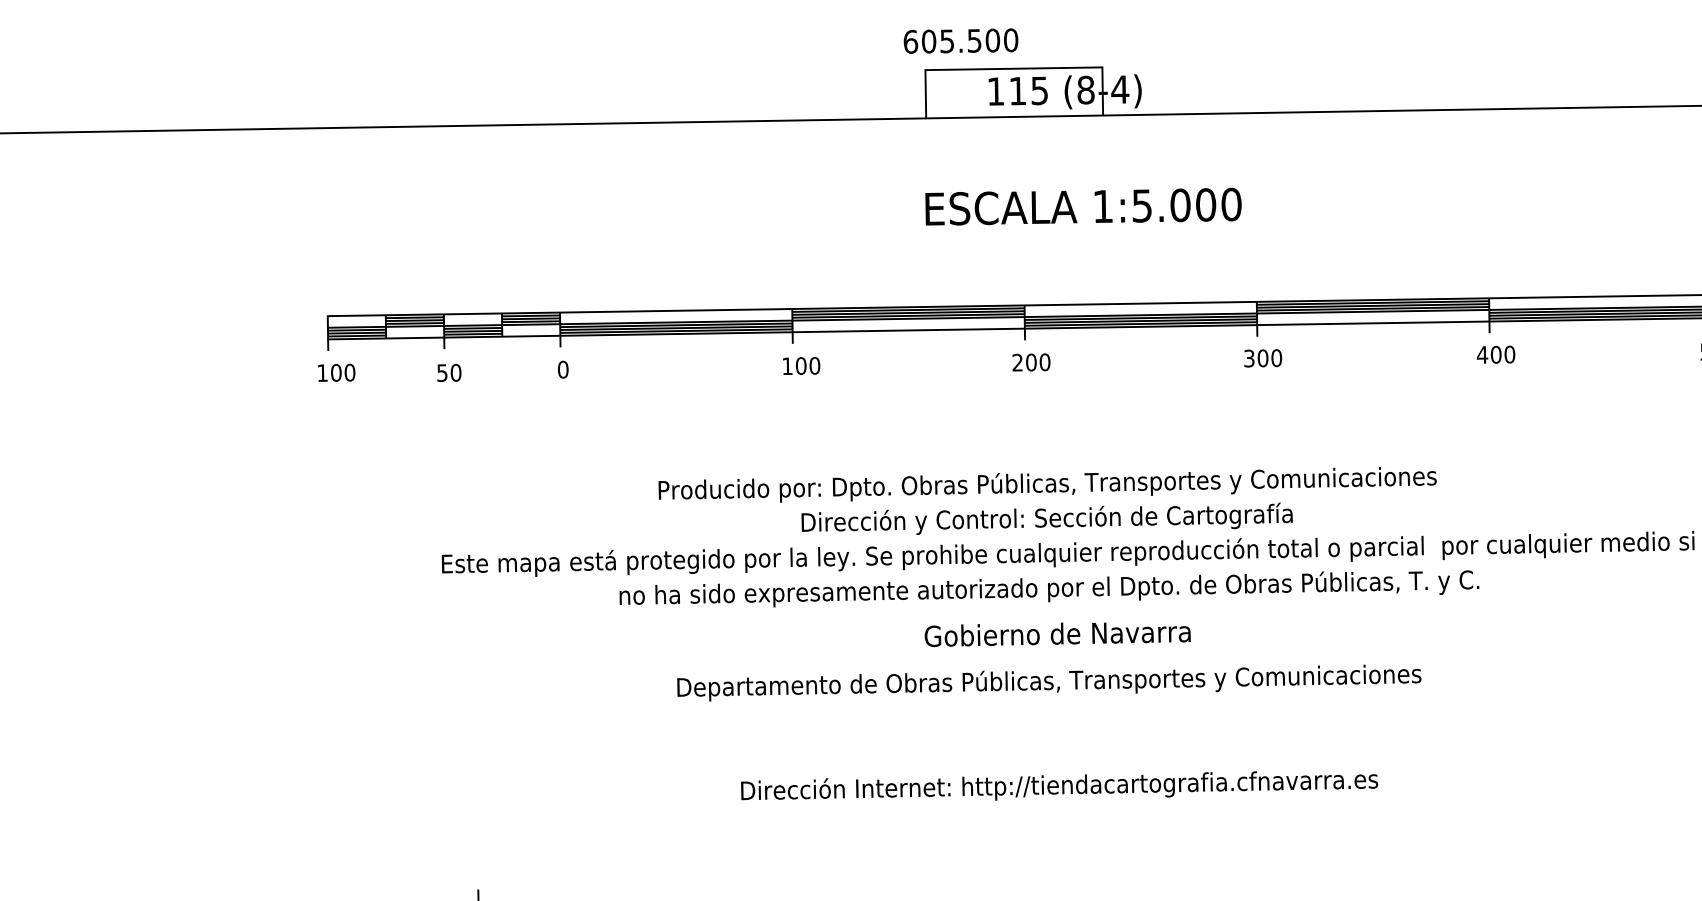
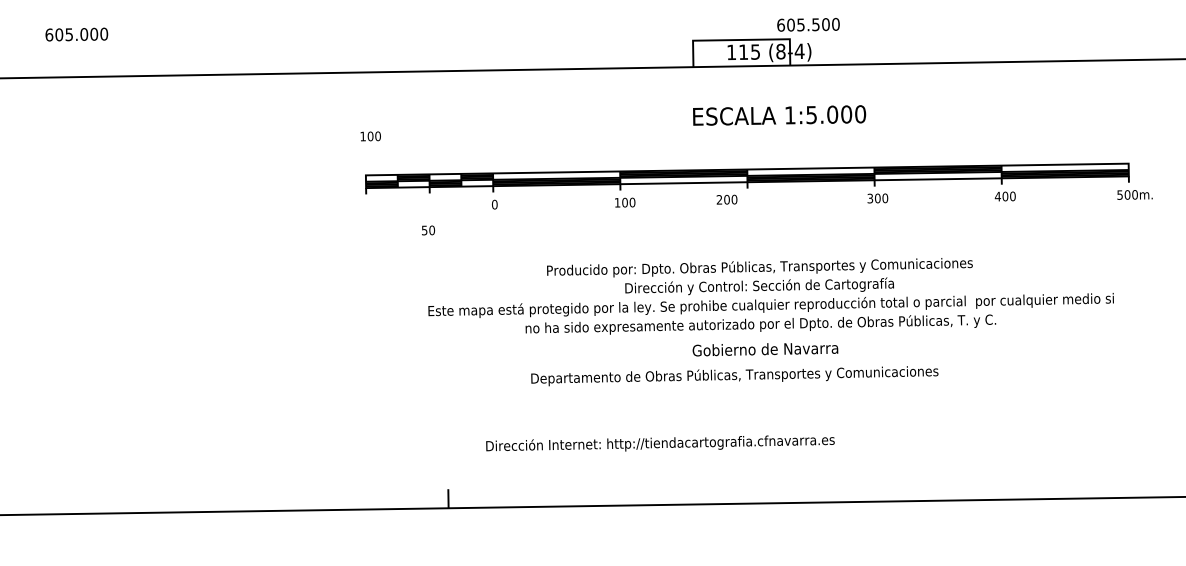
text: (960, 40) -> (808, 24), moved
text: (1030, 362) -> (726, 199), moved
text: (336, 373) -> (370, 136), moved
text: (449, 373) -> (428, 230), moved
text: (1048, 683) -> (734, 376), moved
text: (1059, 785) -> (660, 443), moved

